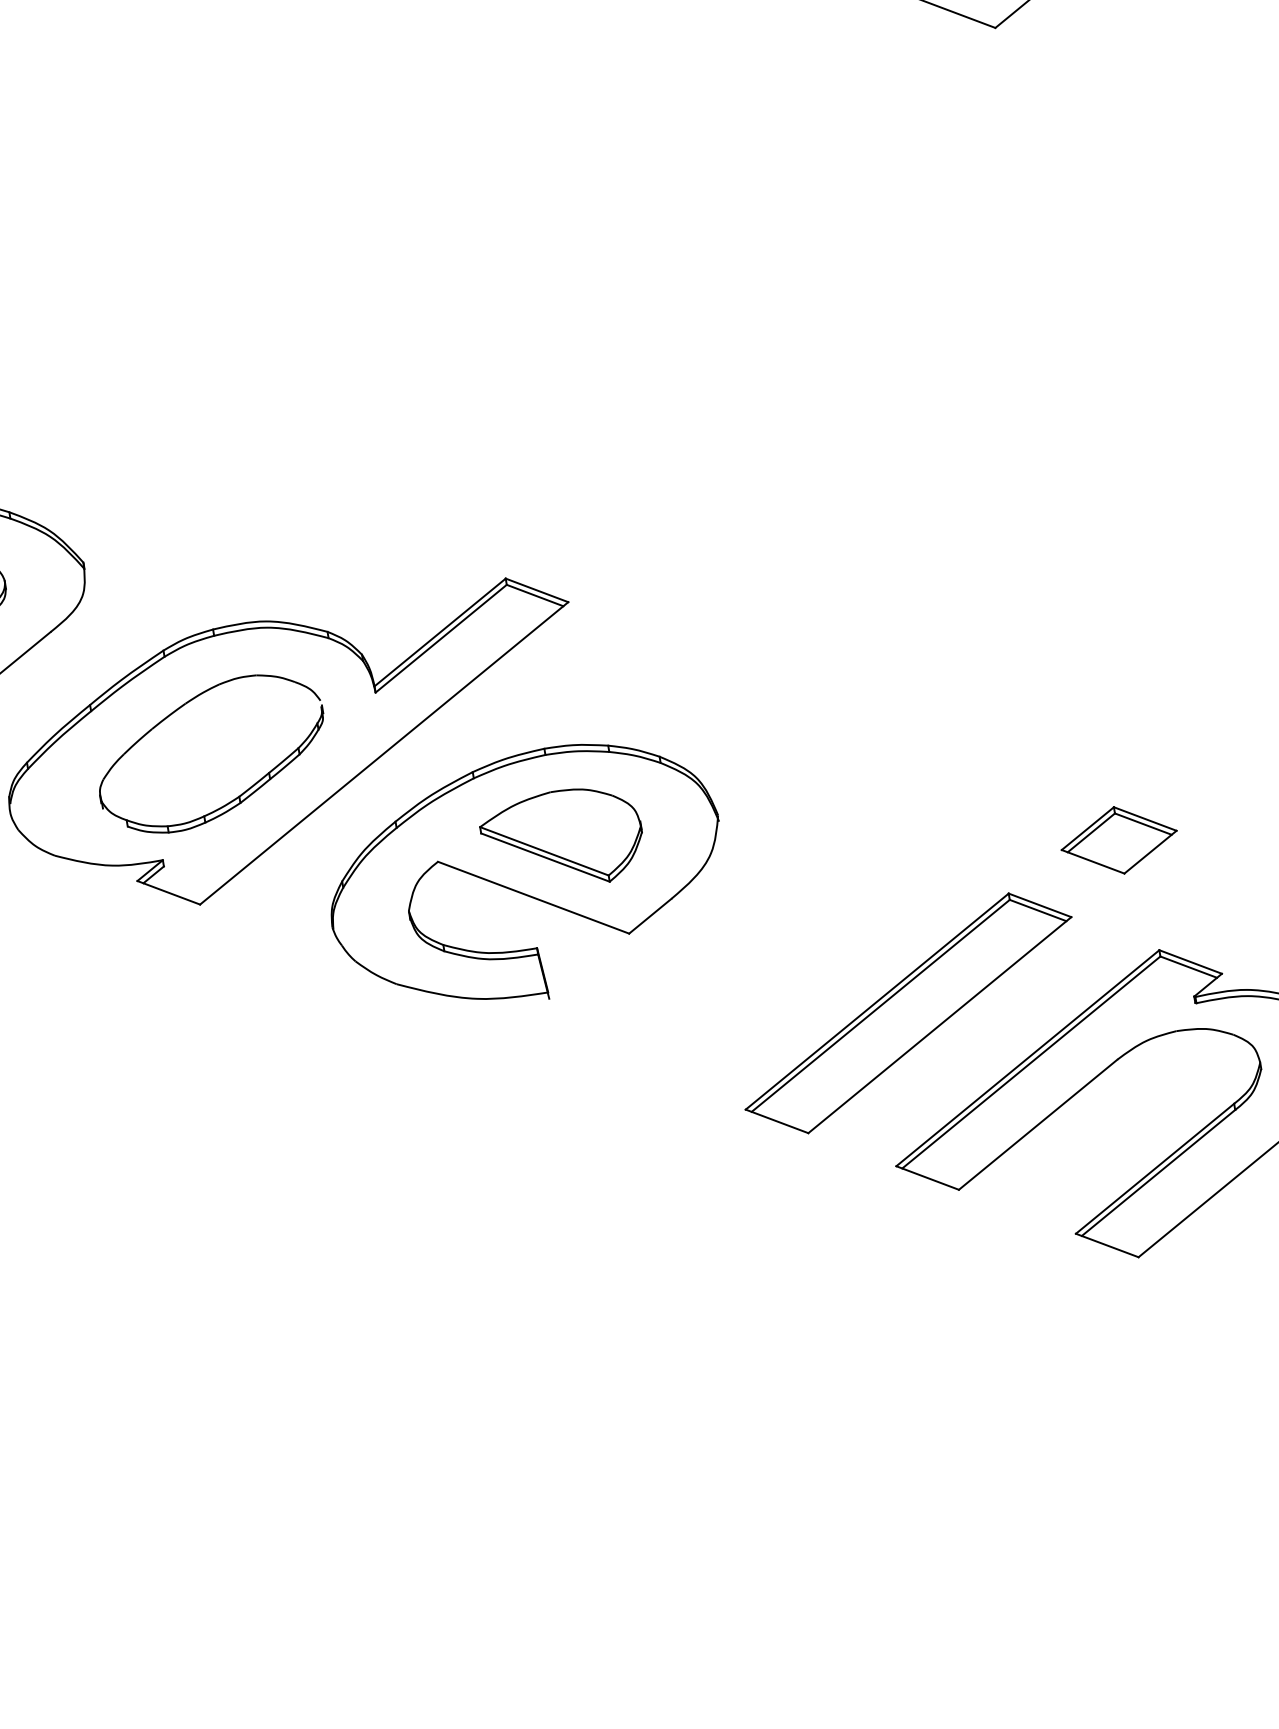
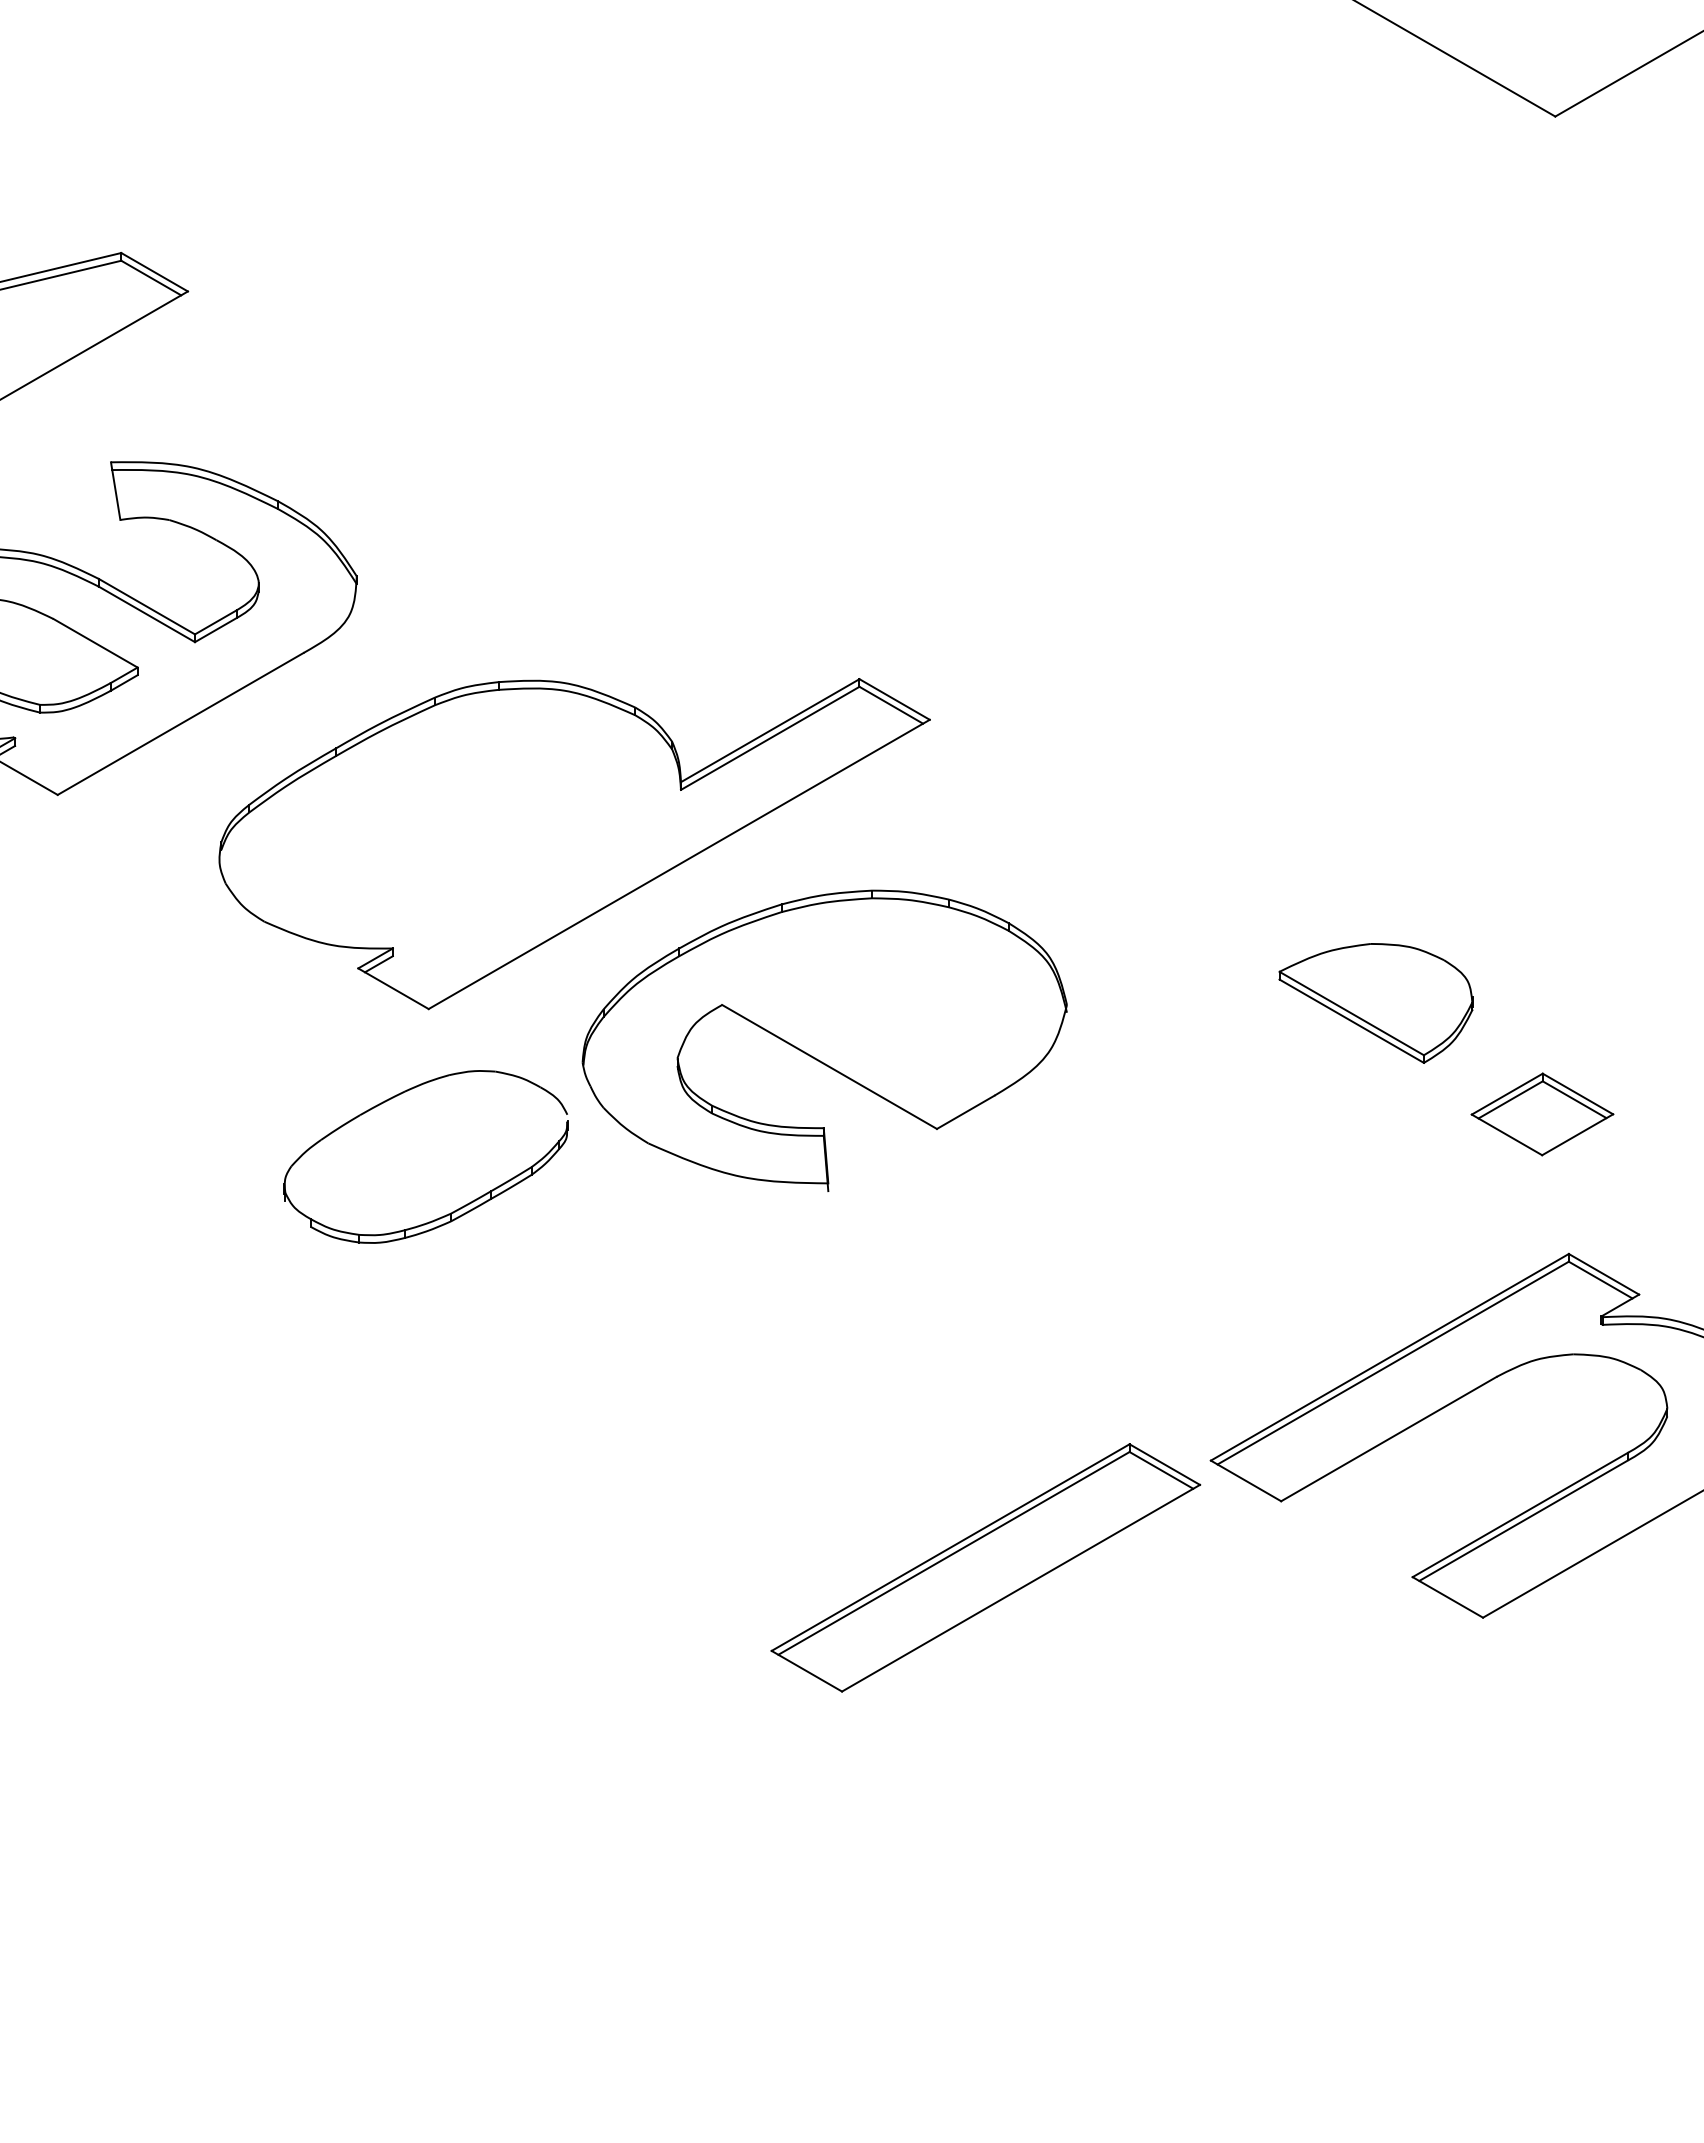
part: (240, 794) -> (452, 1211), moved
part: (562, 839) -> (1375, 1003), moved
part: (908, 1013) -> (985, 1567), moved

